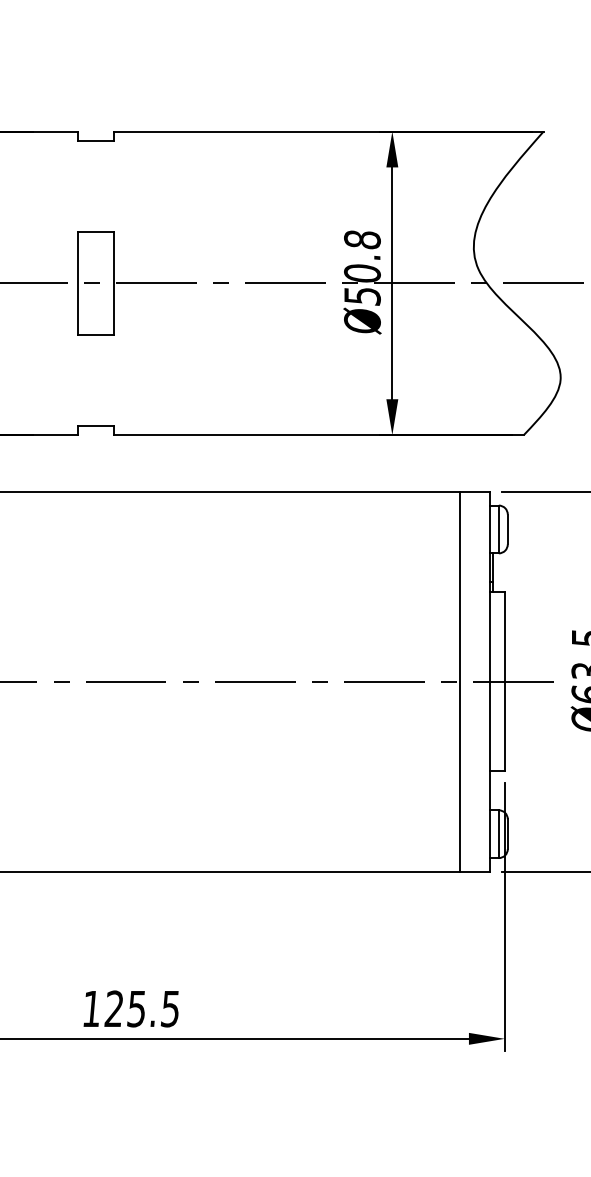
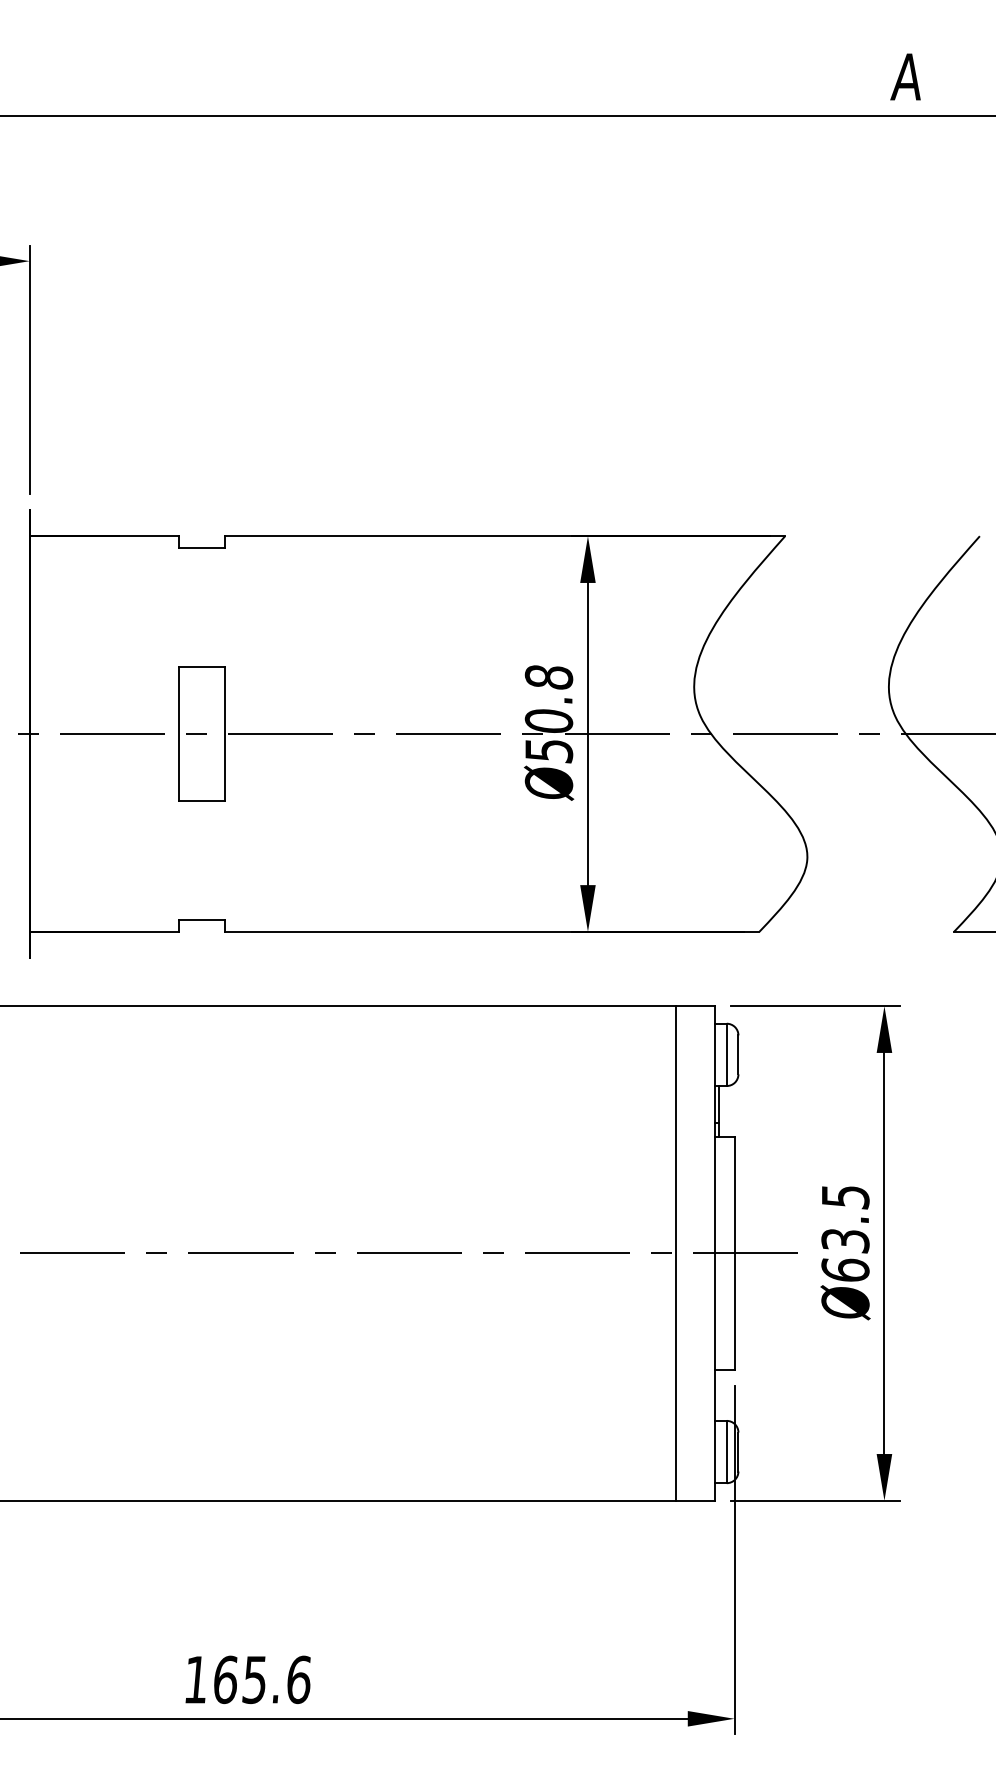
text: (141, 1008) -> (261, 1679), 125.5 -> 165.6

